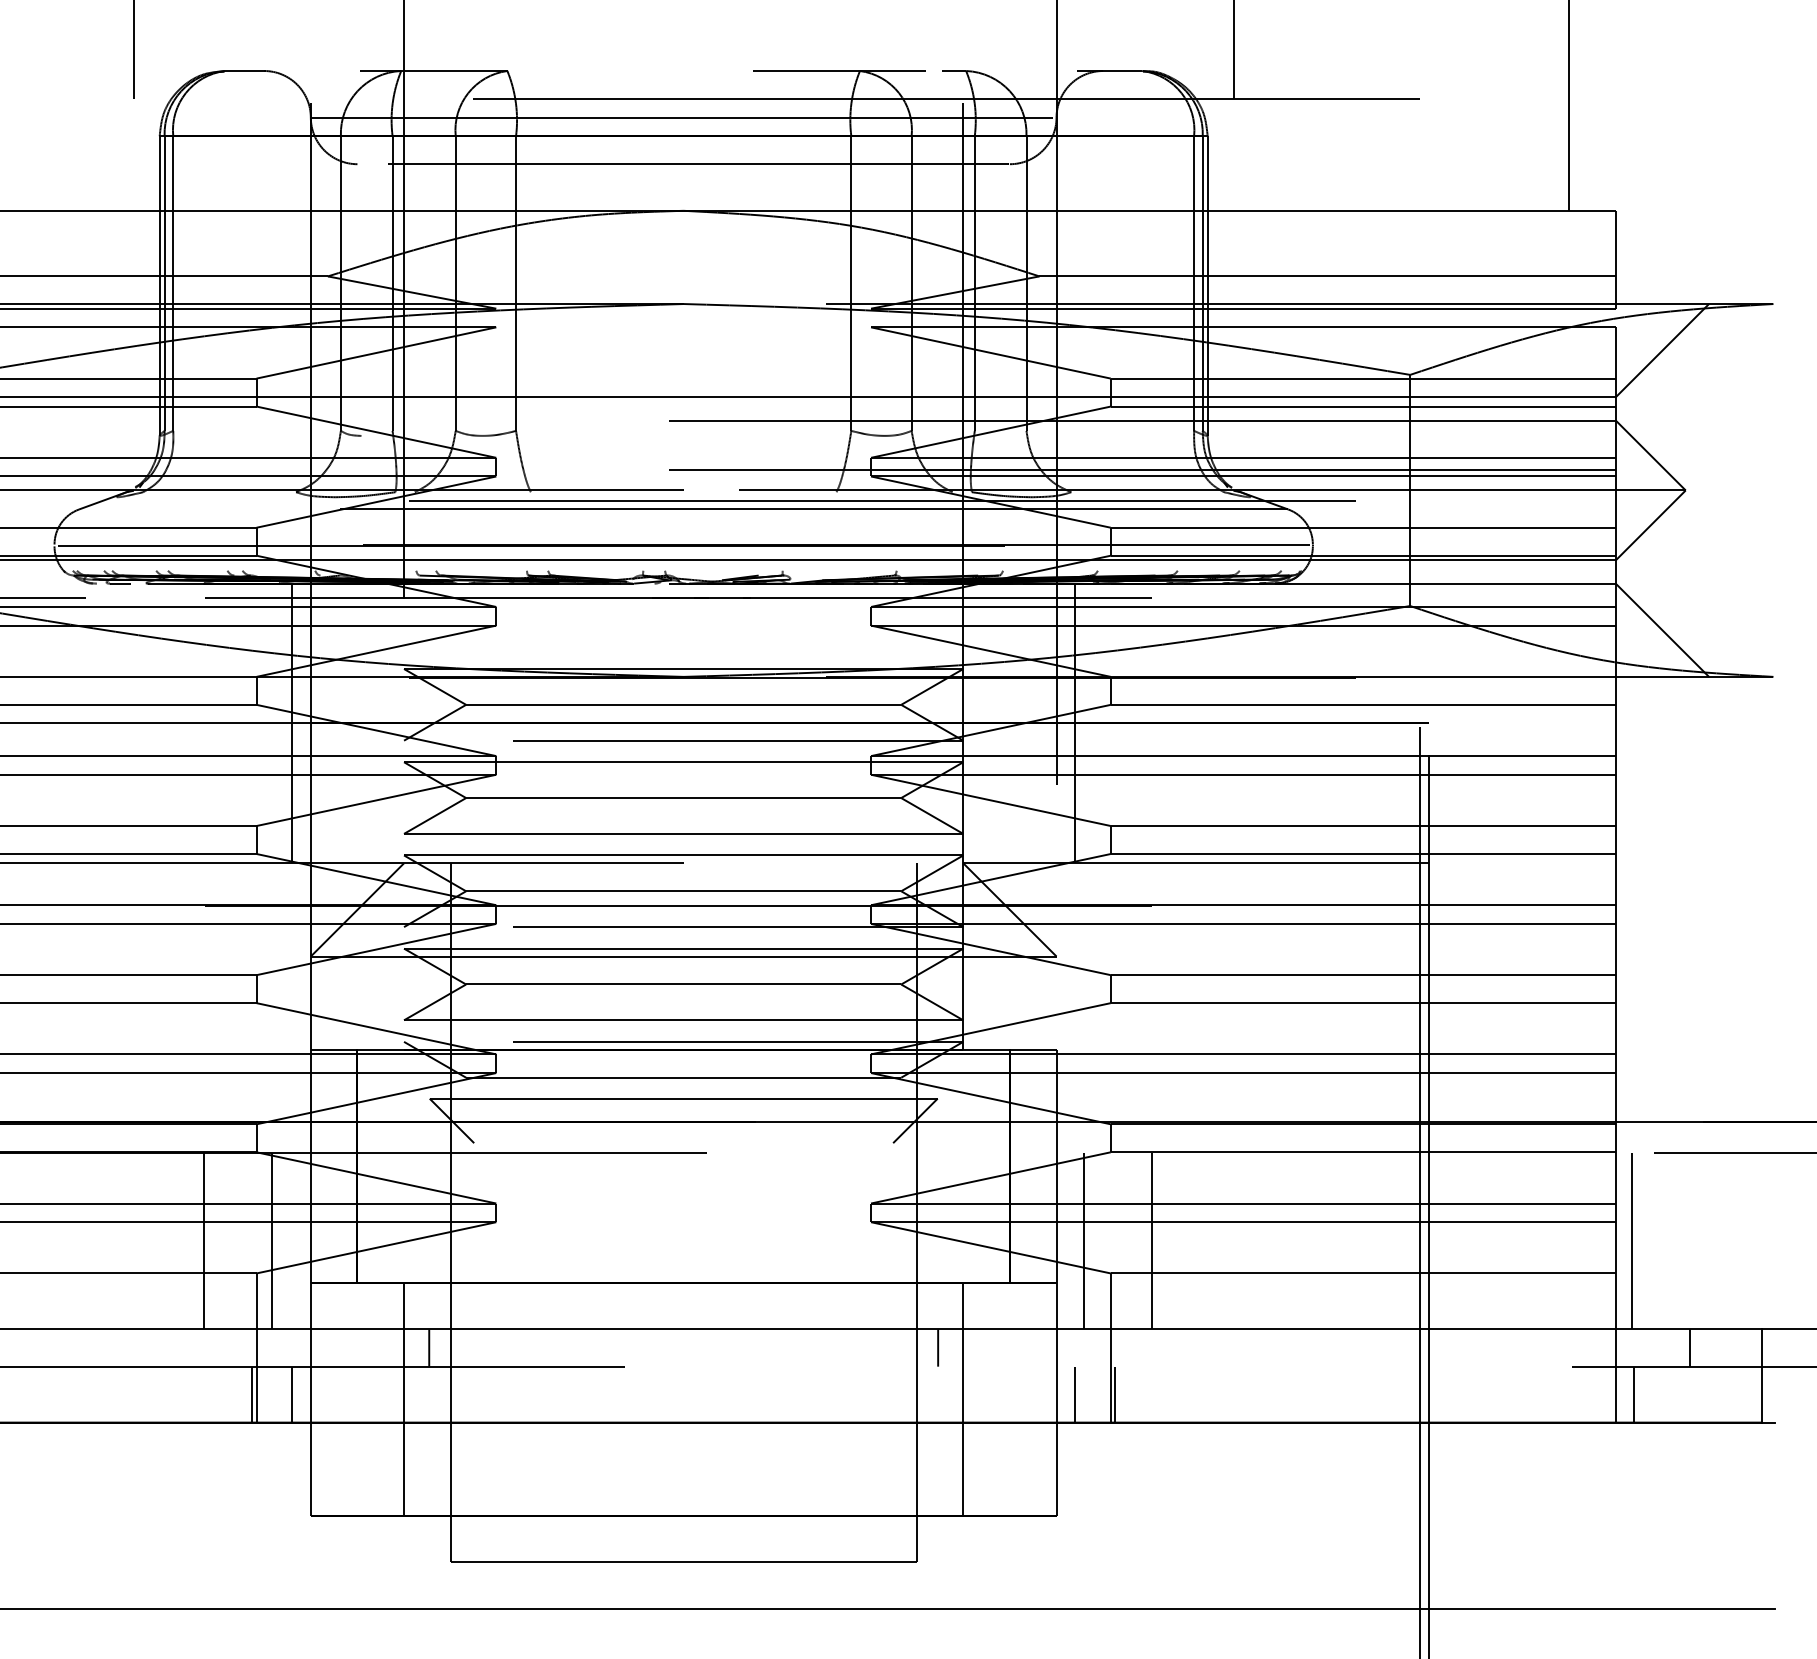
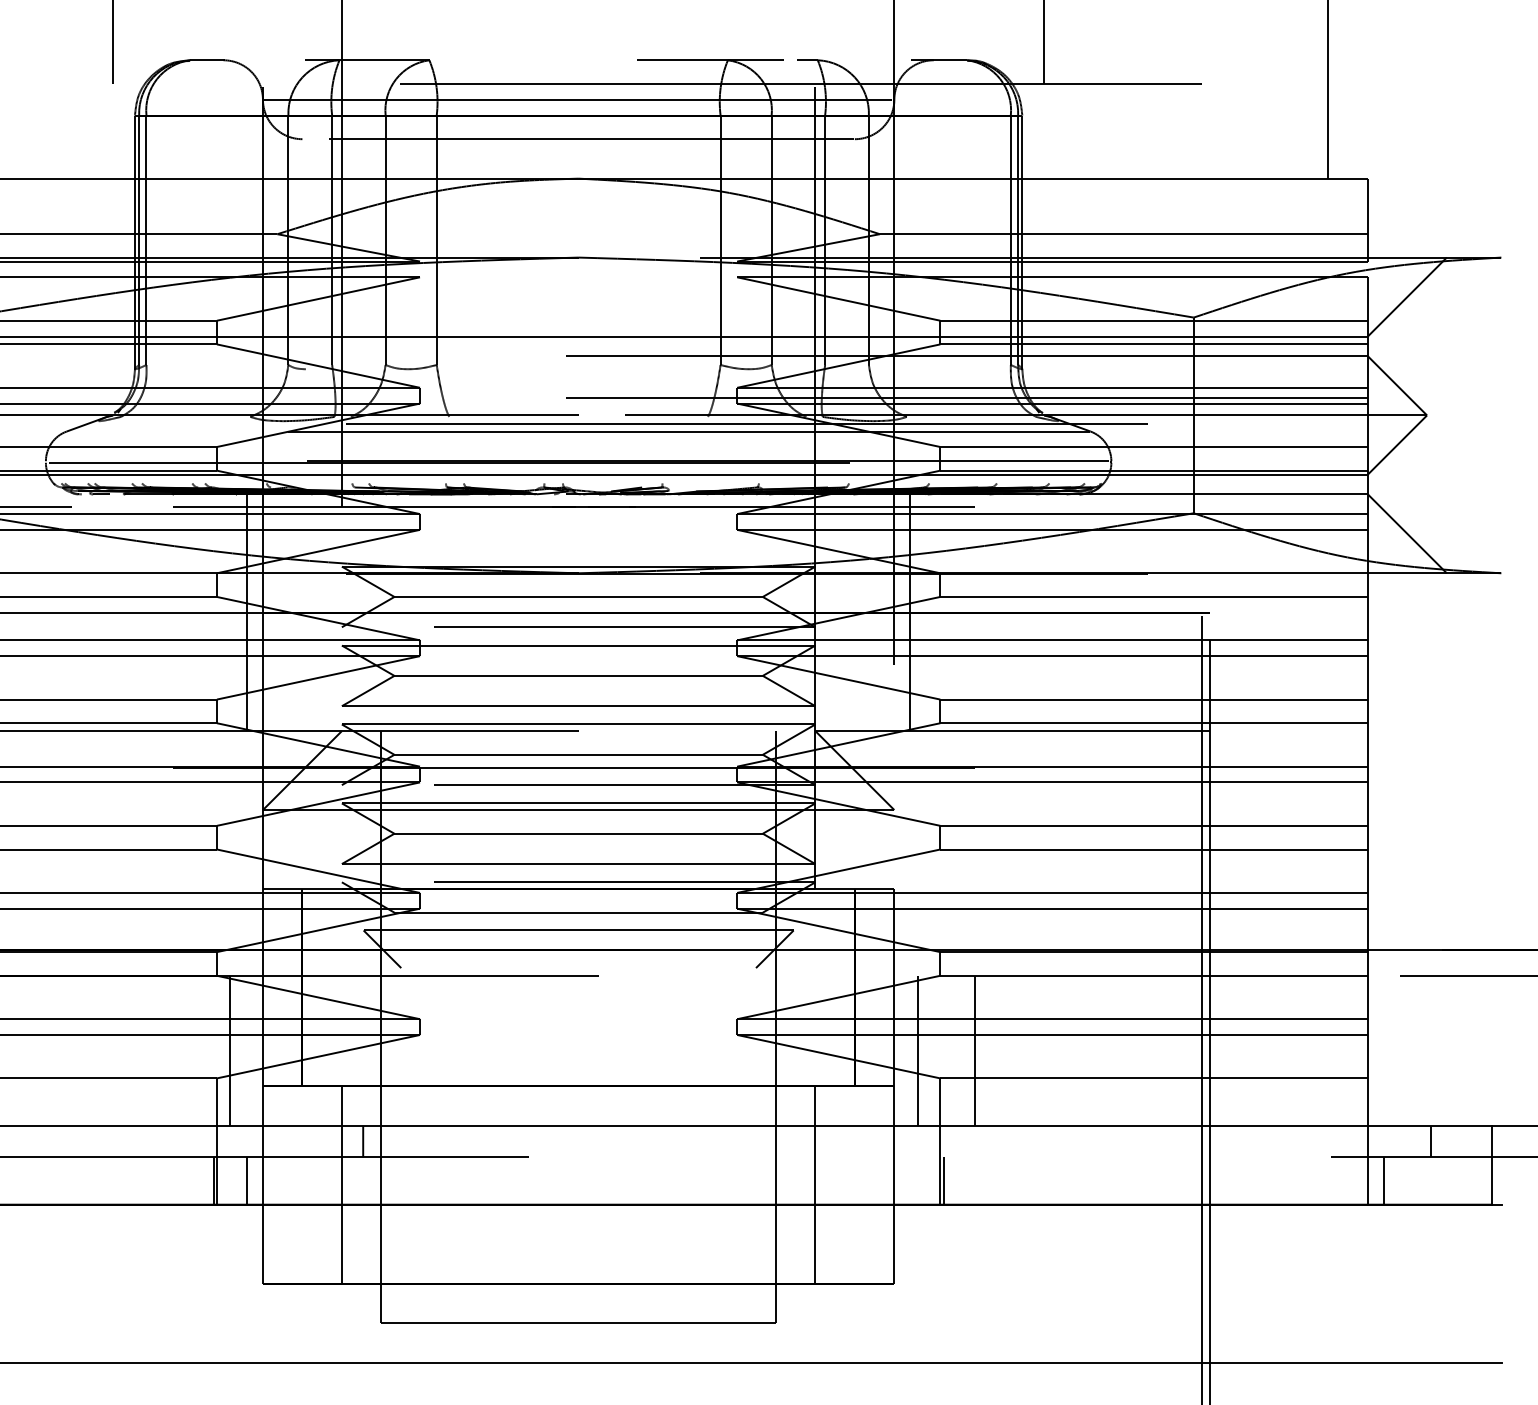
line: (204, 1240) -> (172, 1050), removed
line: (1632, 1240) -> (1382, 1050), removed
line: (938, 1347) -> (794, 1141), removed
line: (1075, 1394) -> (910, 1180), removed

